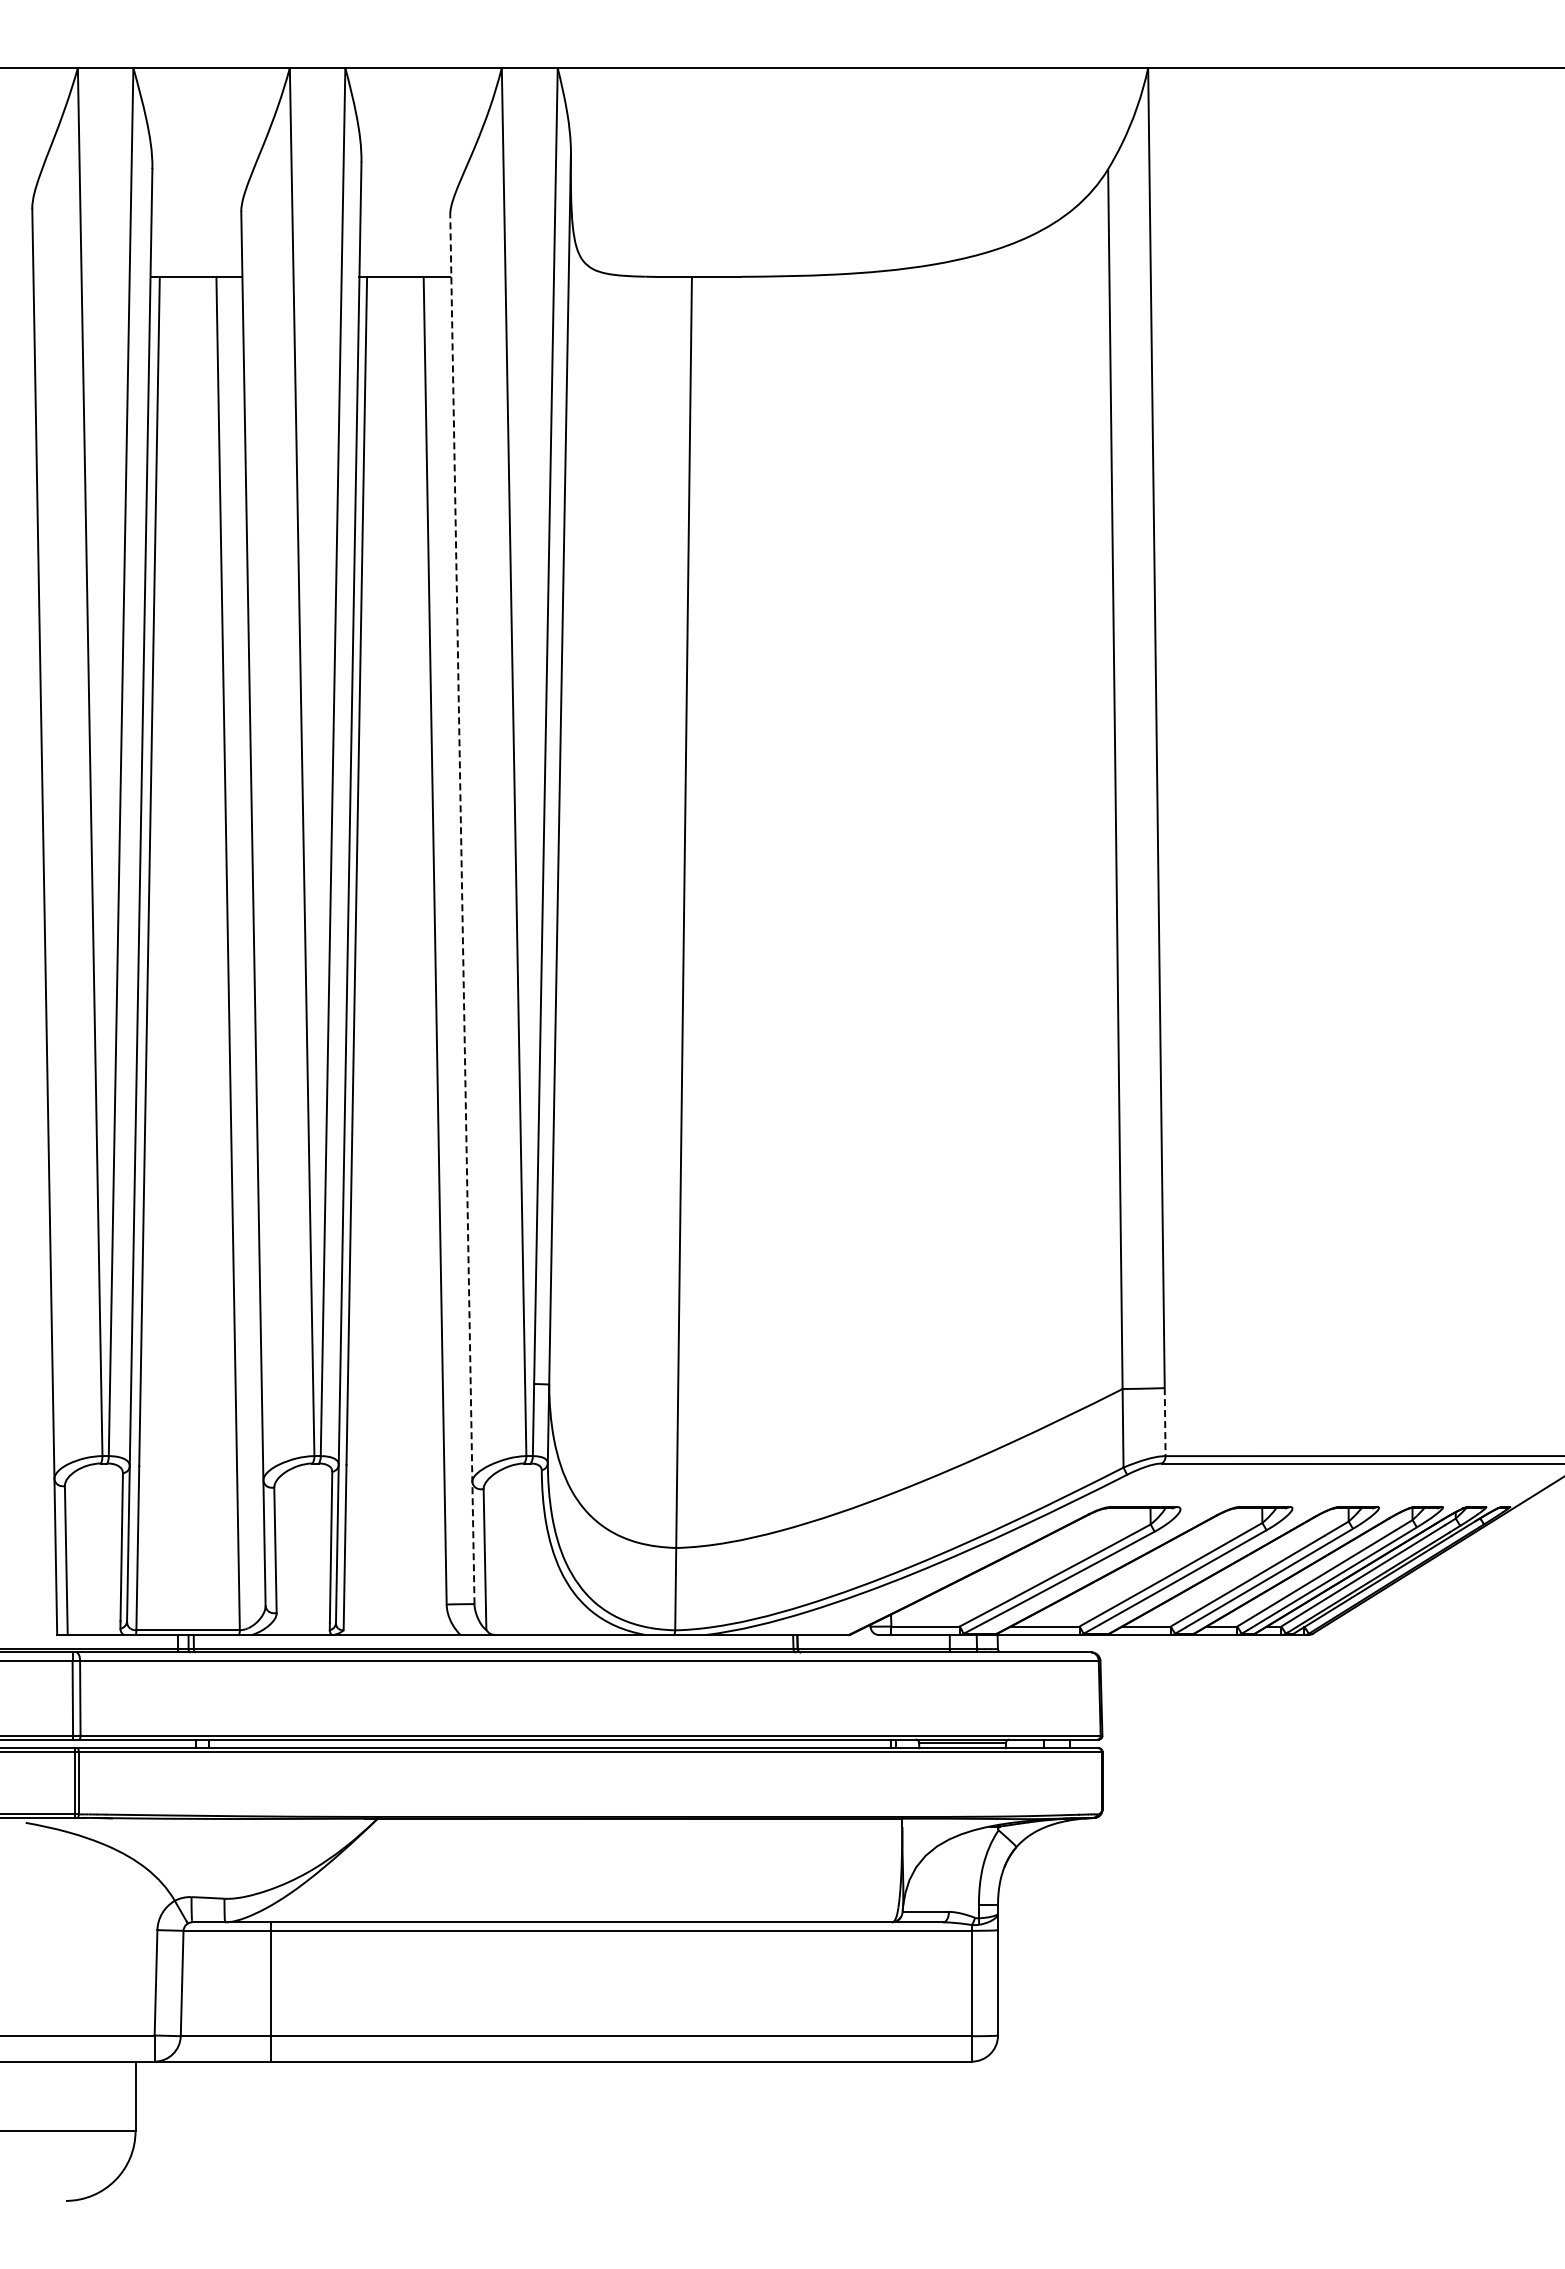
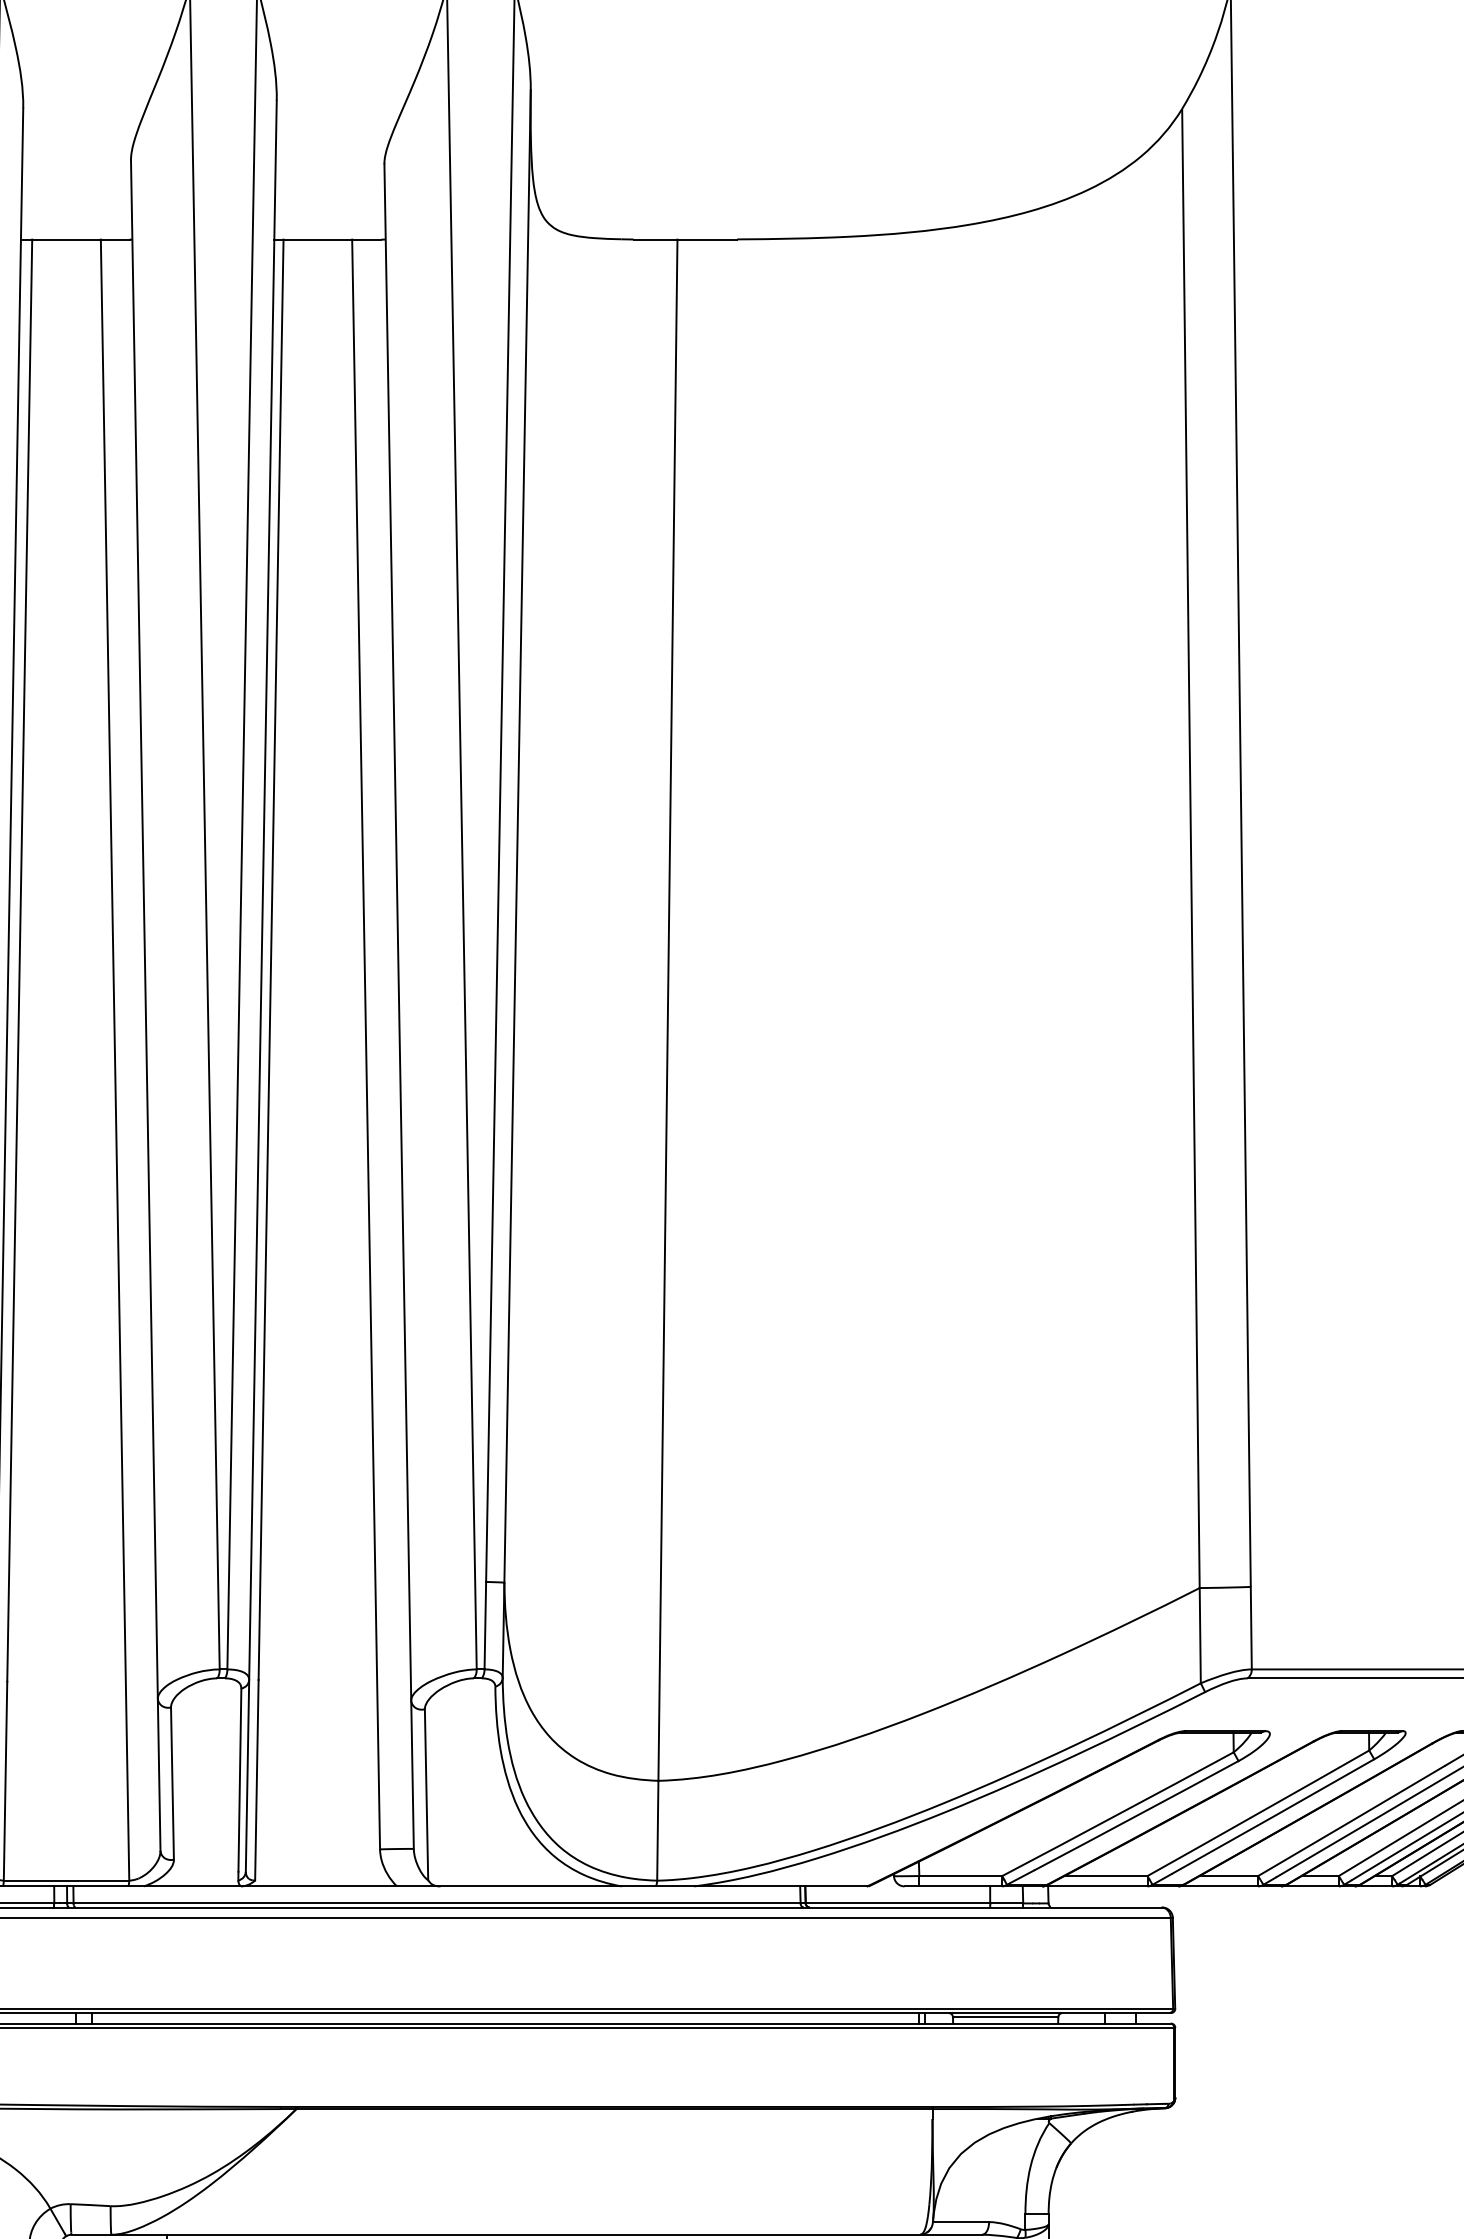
line: (462, 909) -> (399, 1006), dashed -> solid
line: (1165, 1422) -> (1251, 1628), dashed -> solid

